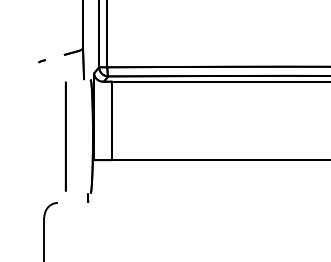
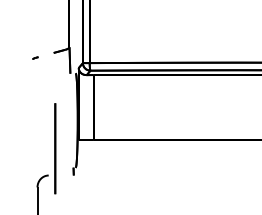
line: (65, 136) -> (54, 148), moved

